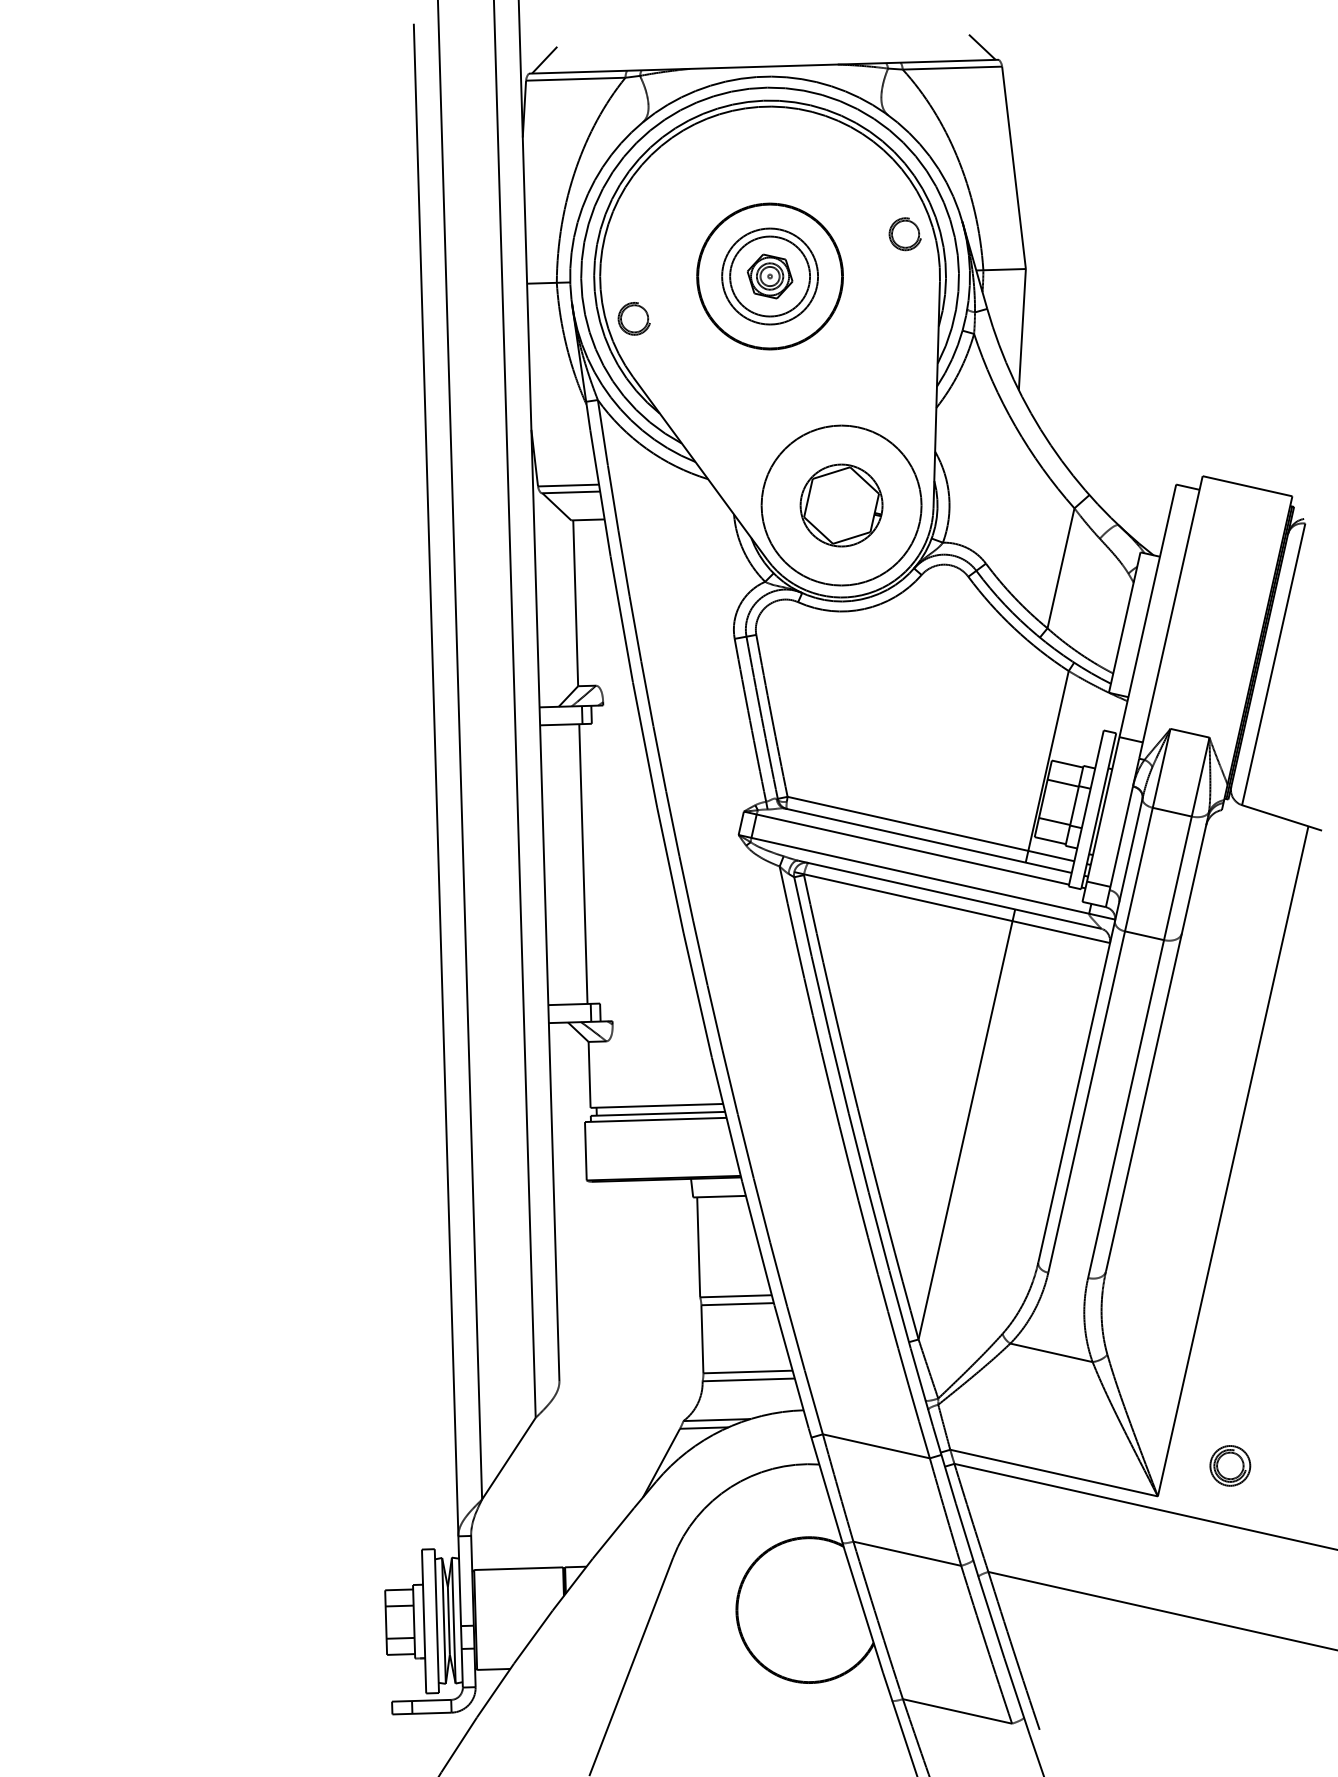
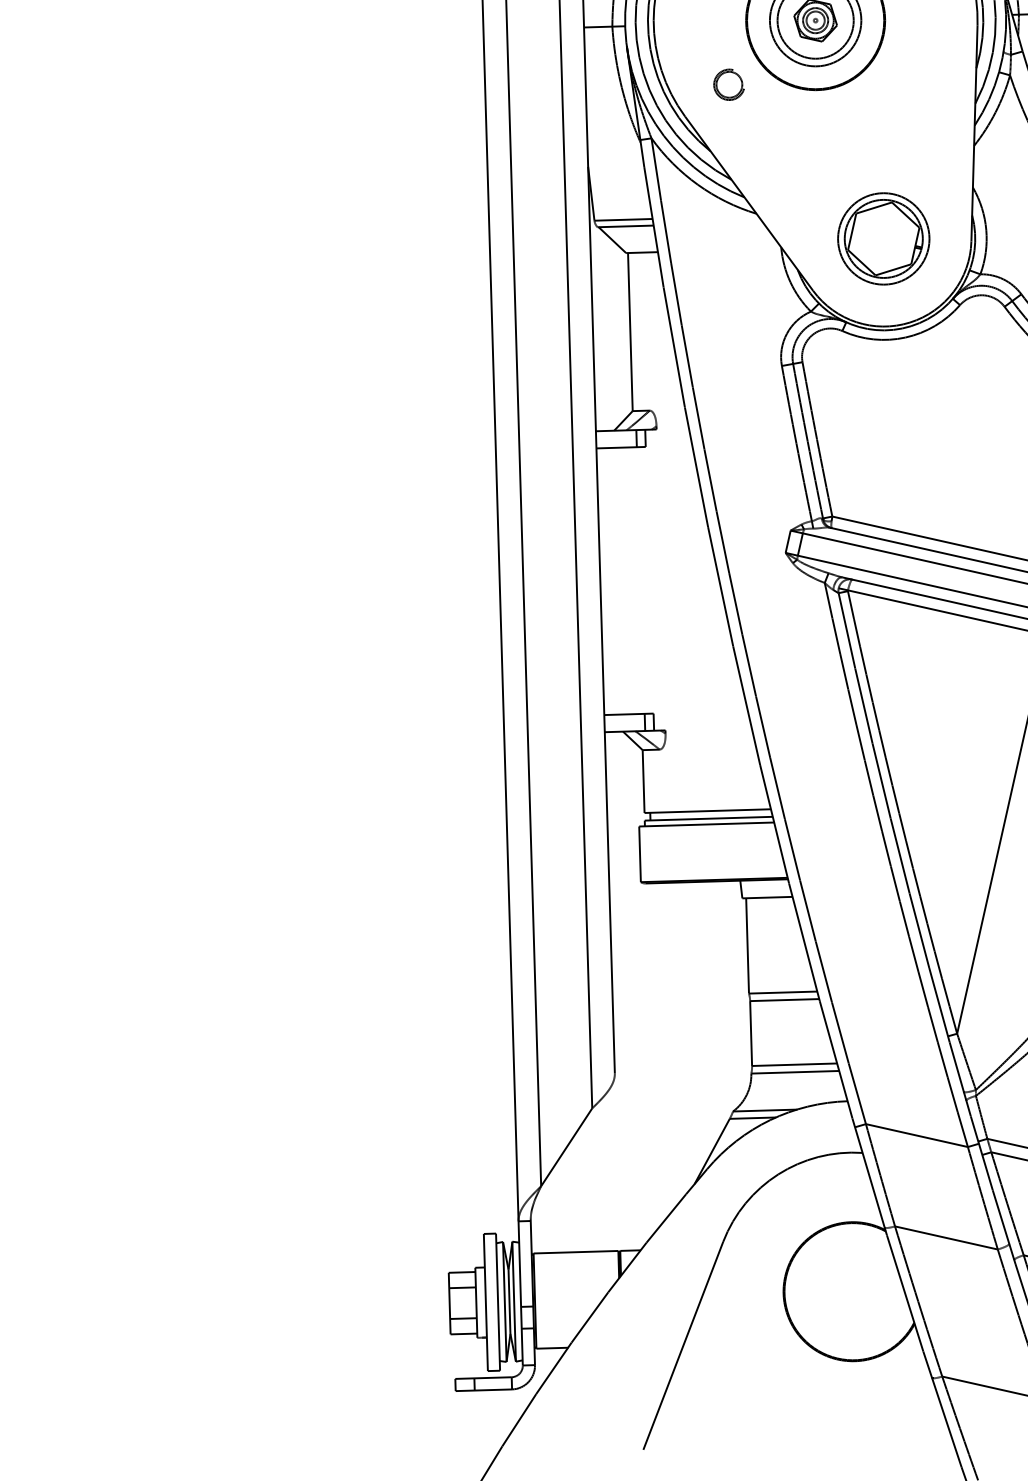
part: (633, 318) -> (728, 84), moved
circle: (841, 505) -> (883, 238), size x0.6
line: (583, 863) -> (637, 580), removed

